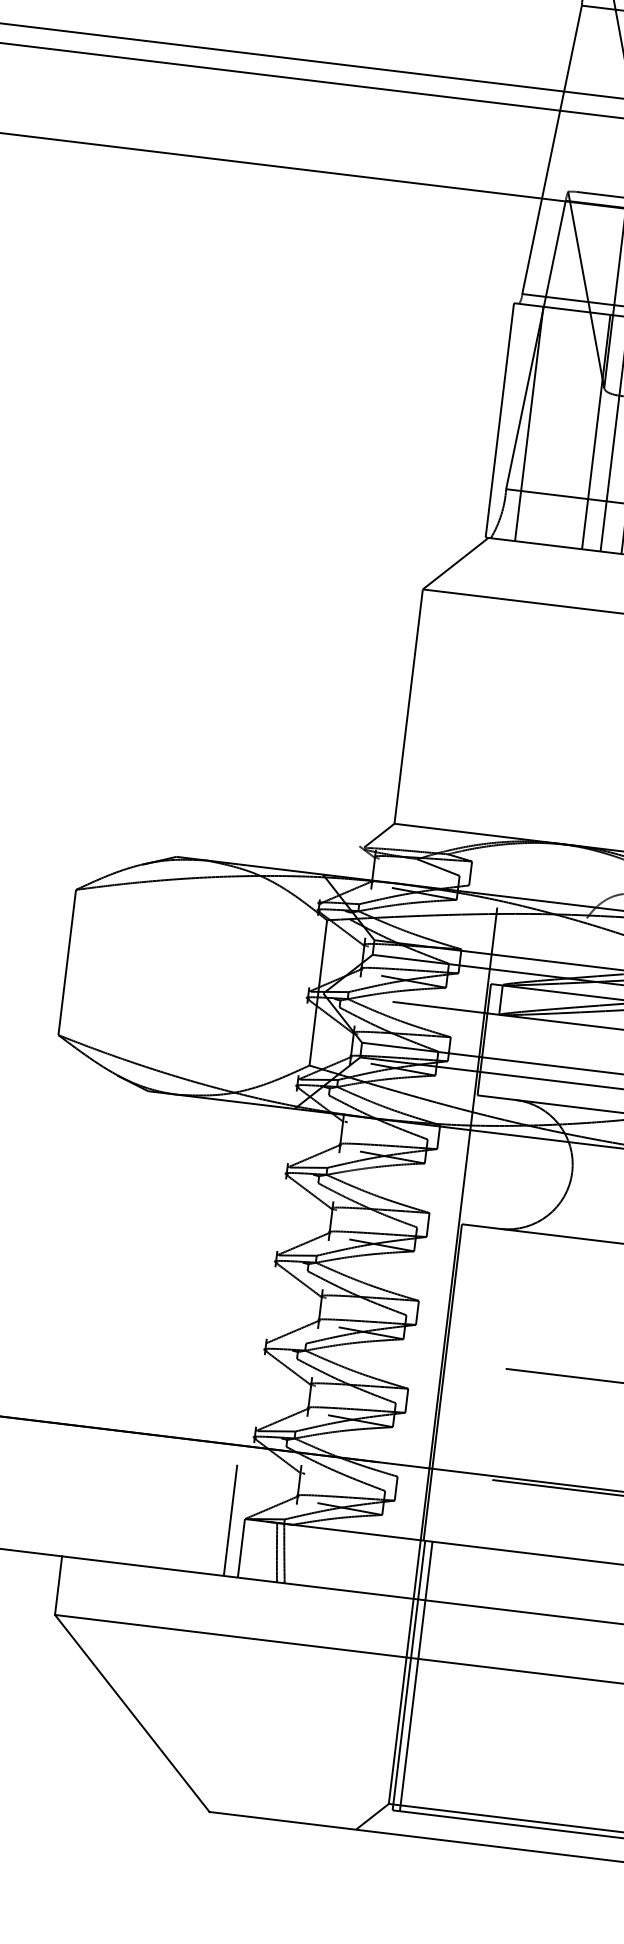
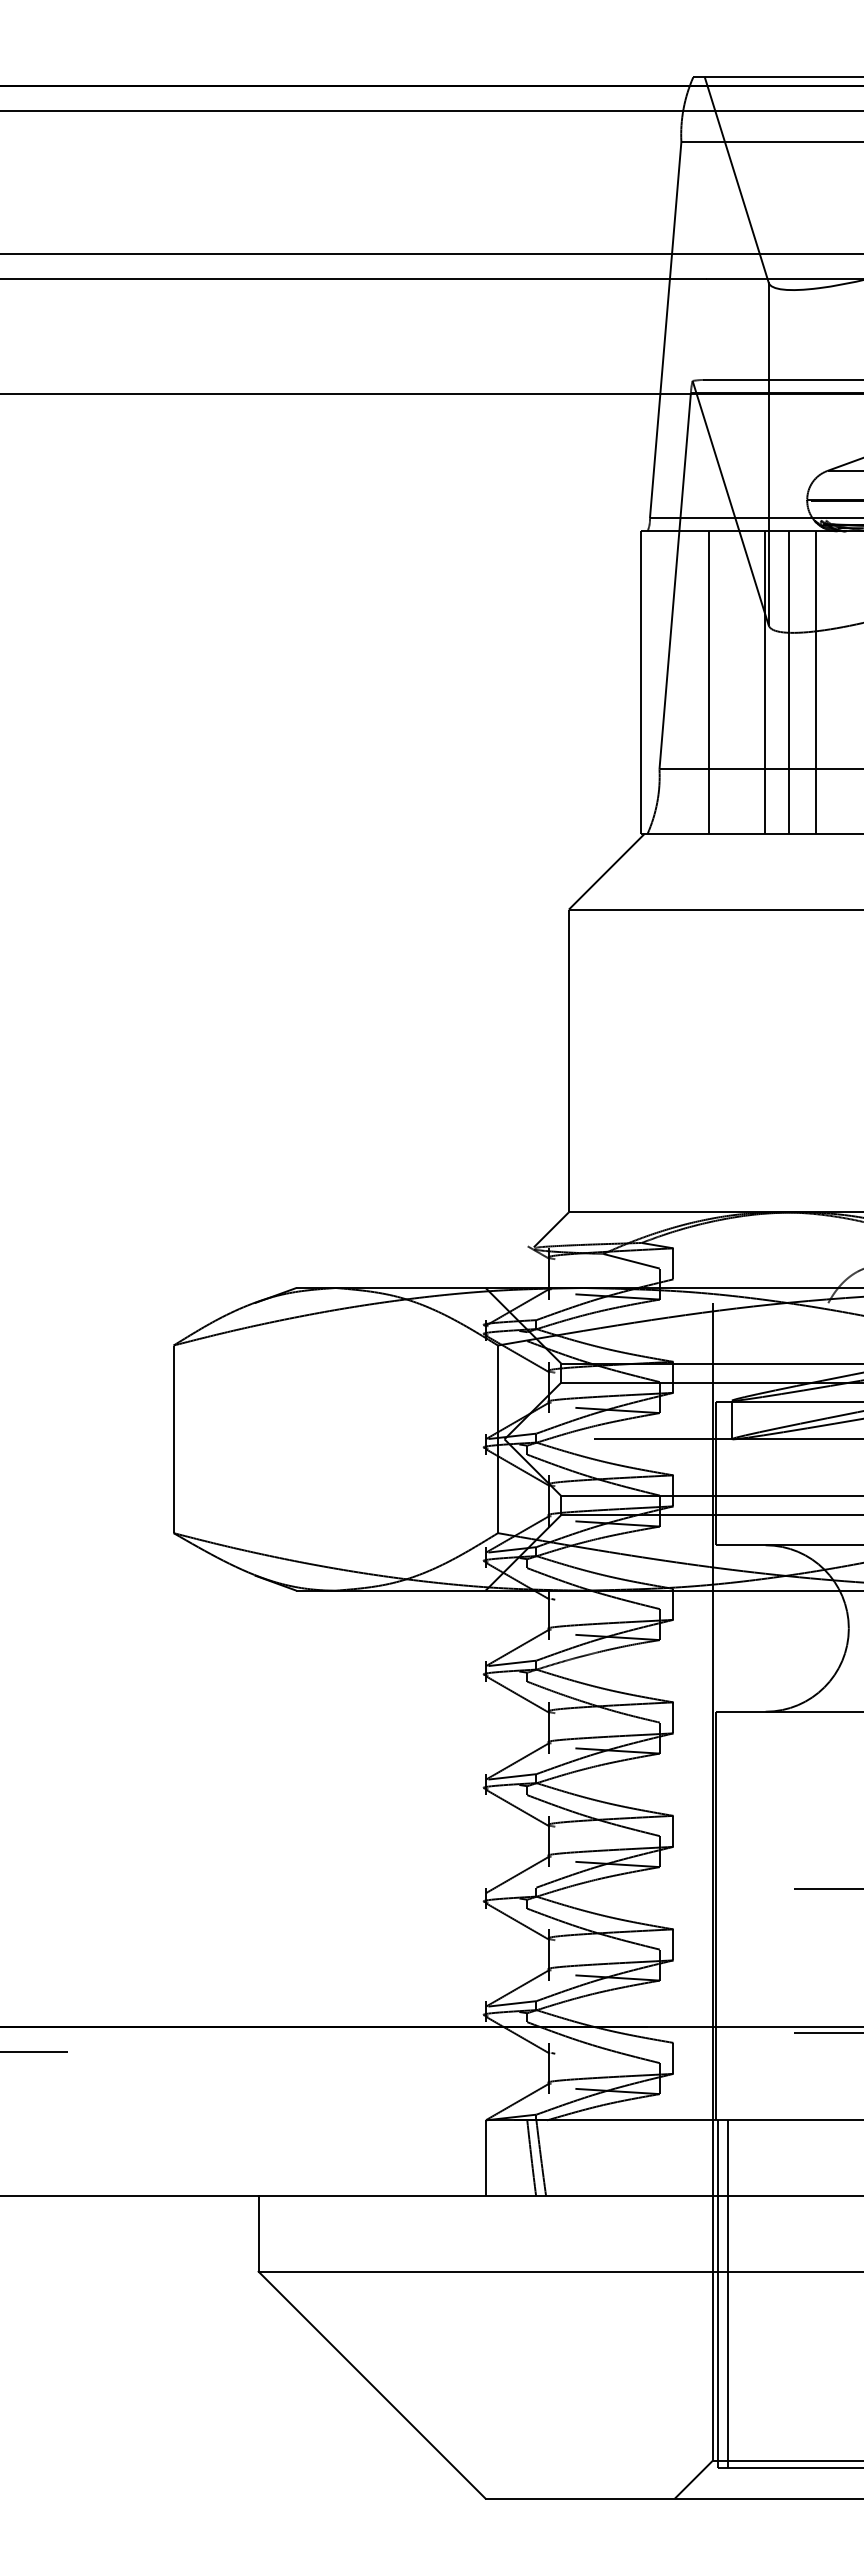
line: (529, 423) -> (708, 682), moved
line: (230, 1520) -> (467, 2124), removed

